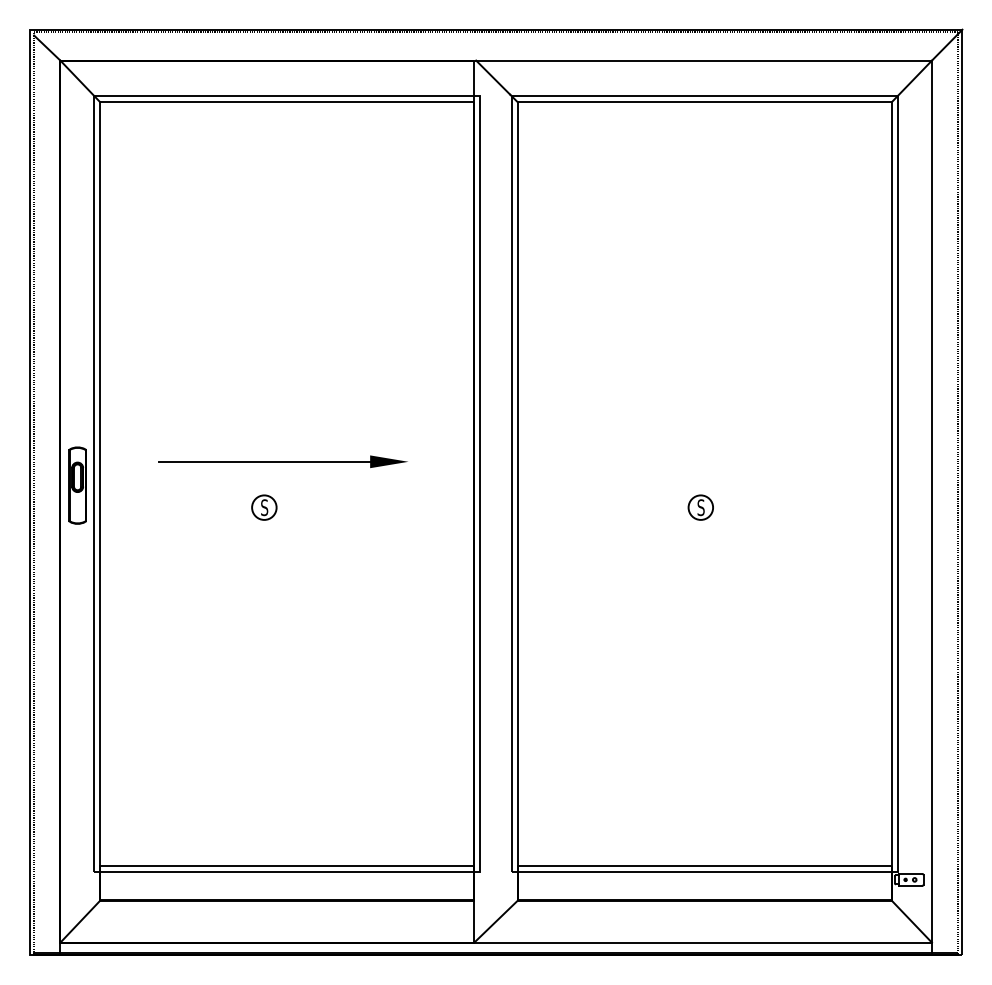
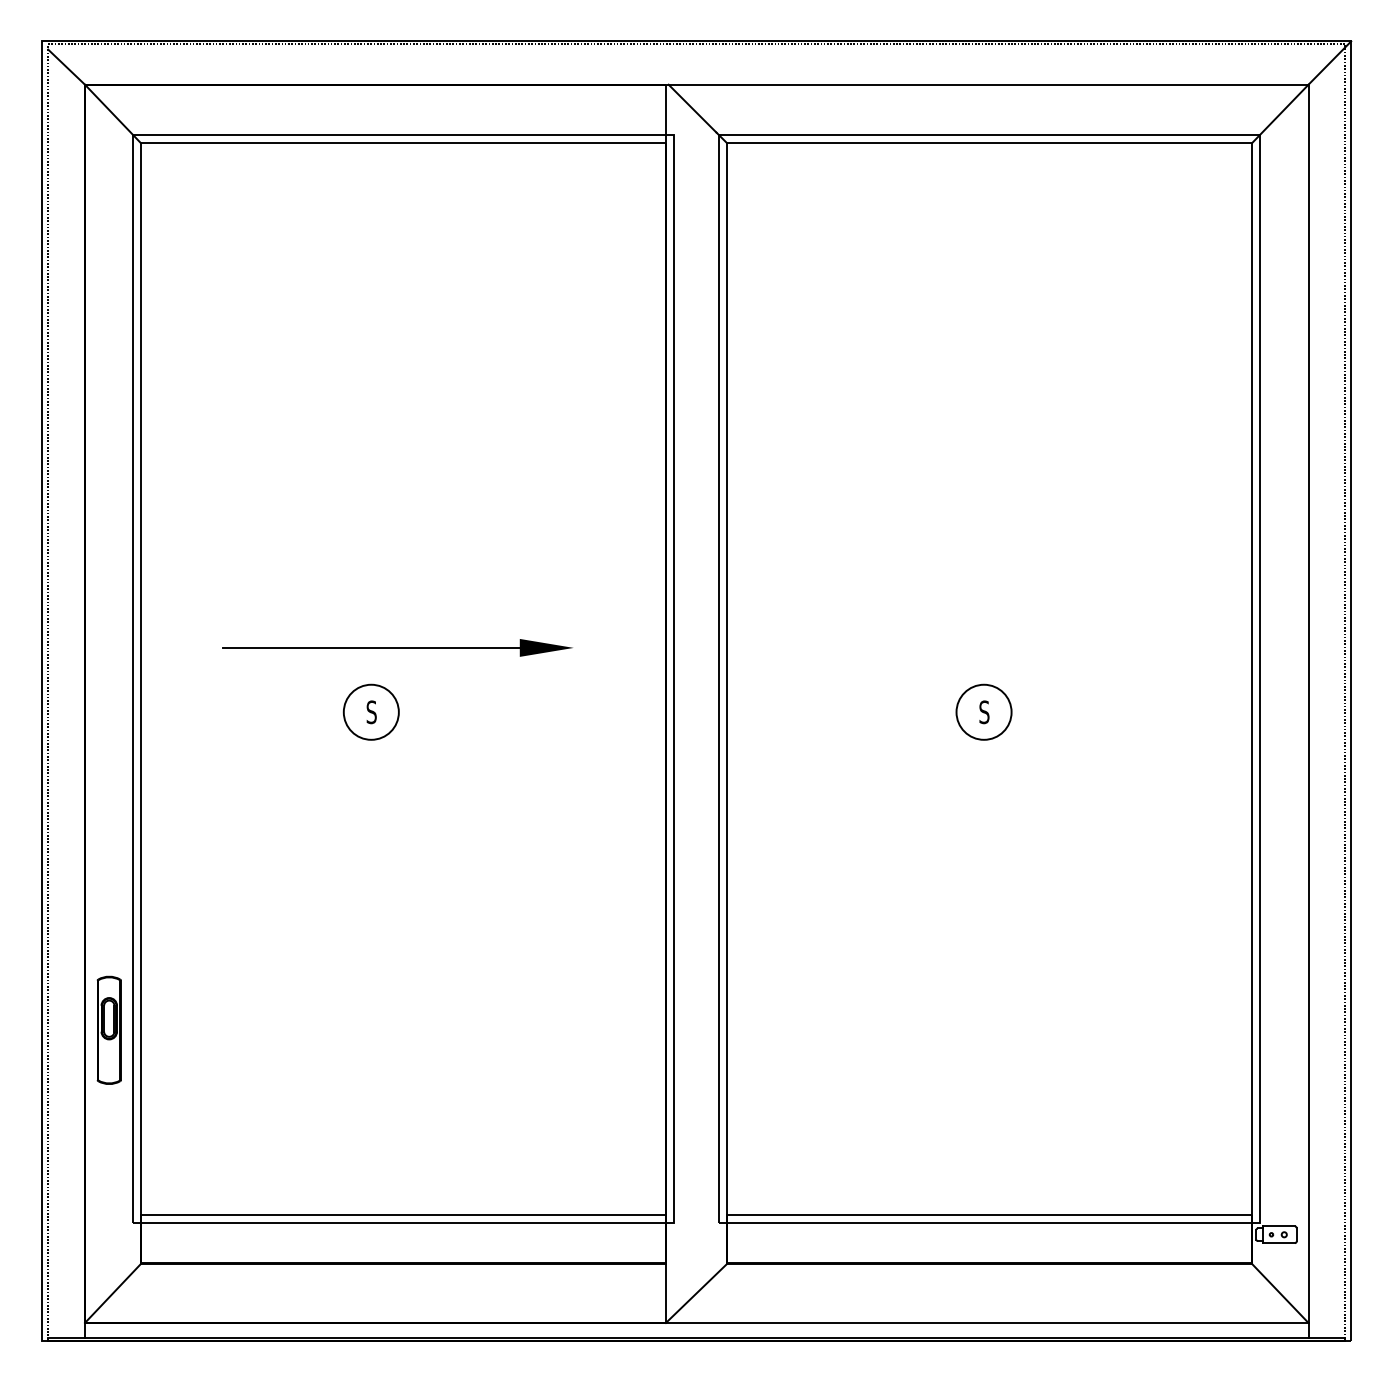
part: (77, 485) -> (108, 1029), moved
circle: (264, 507) -> (371, 712), size x1.6
circle: (700, 507) -> (983, 712), size x1.6

